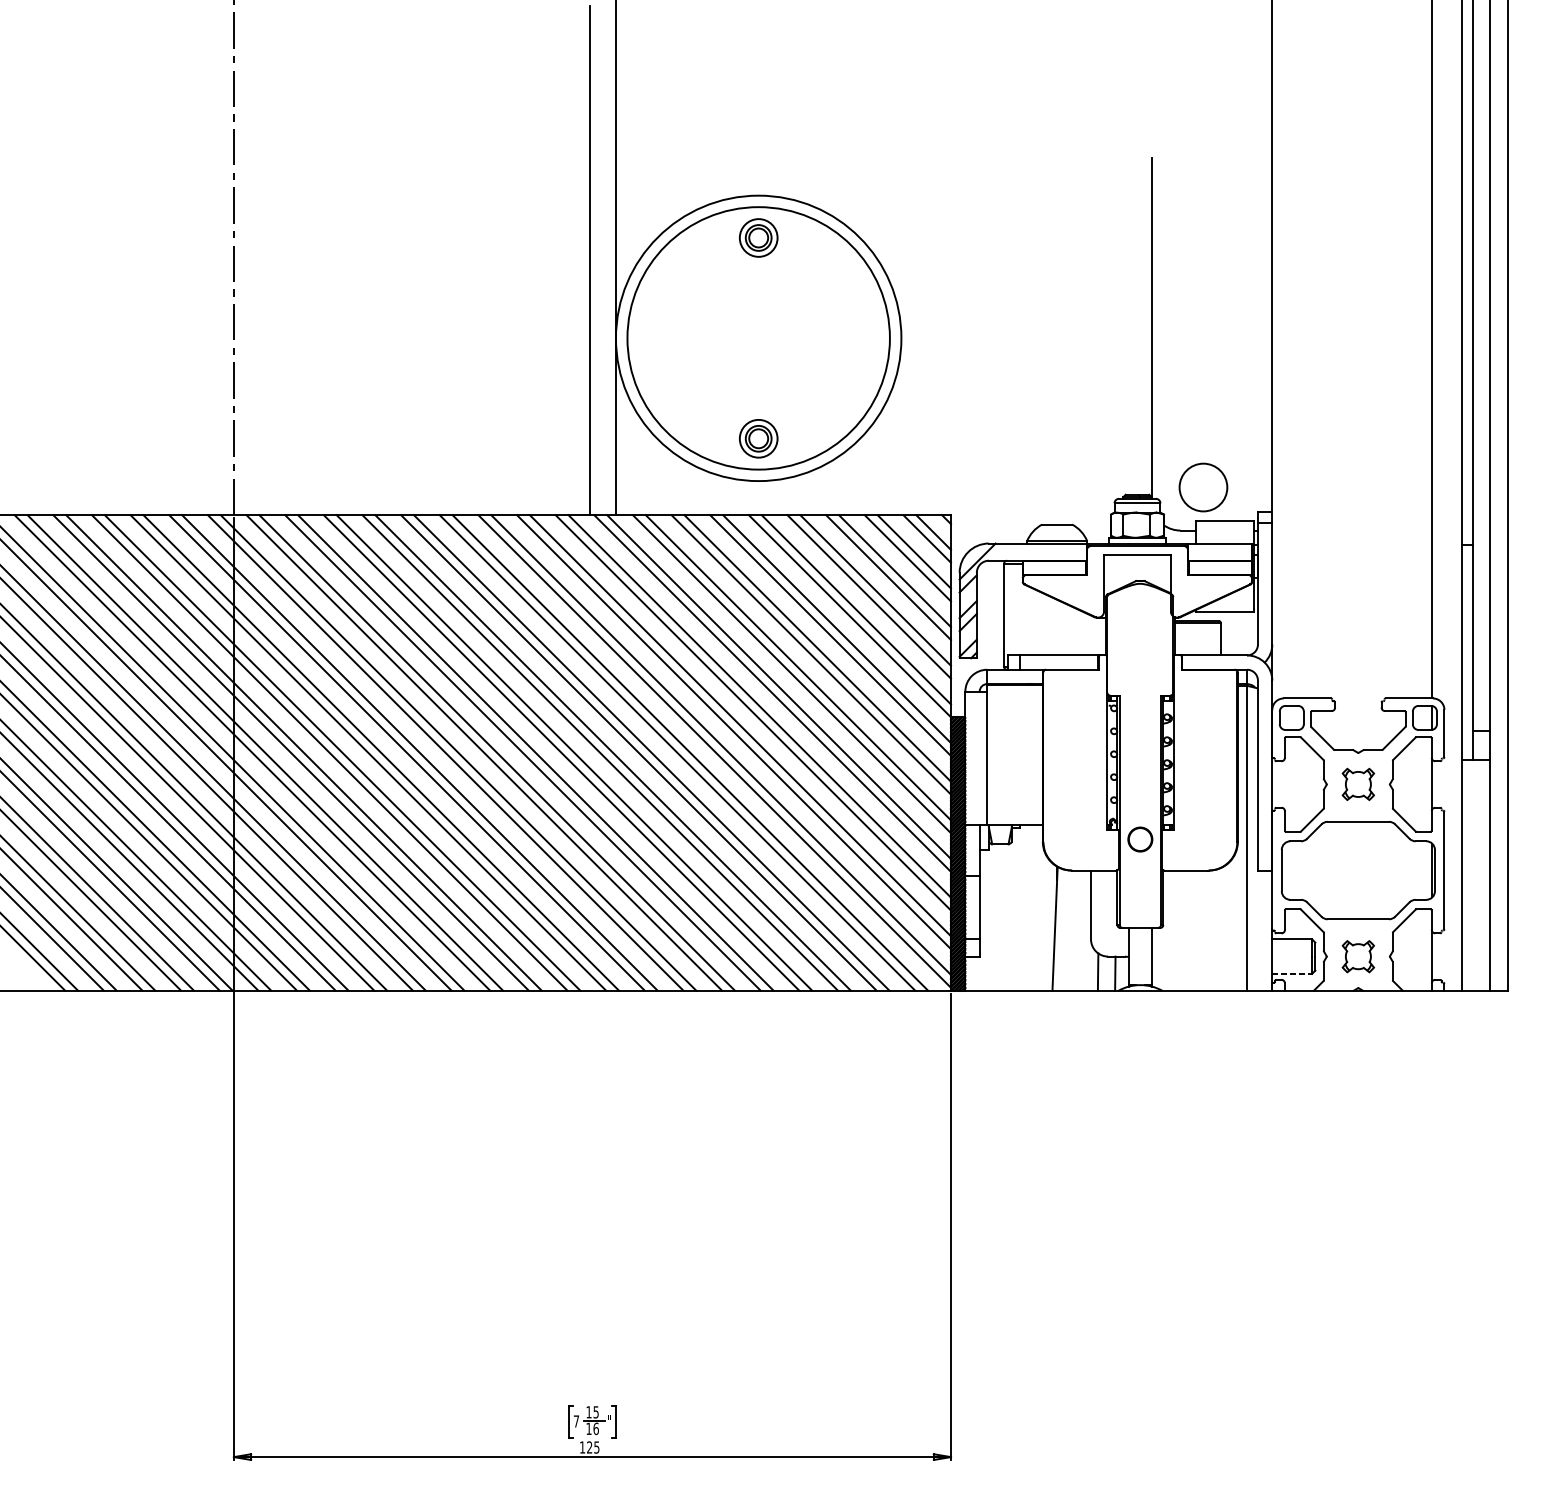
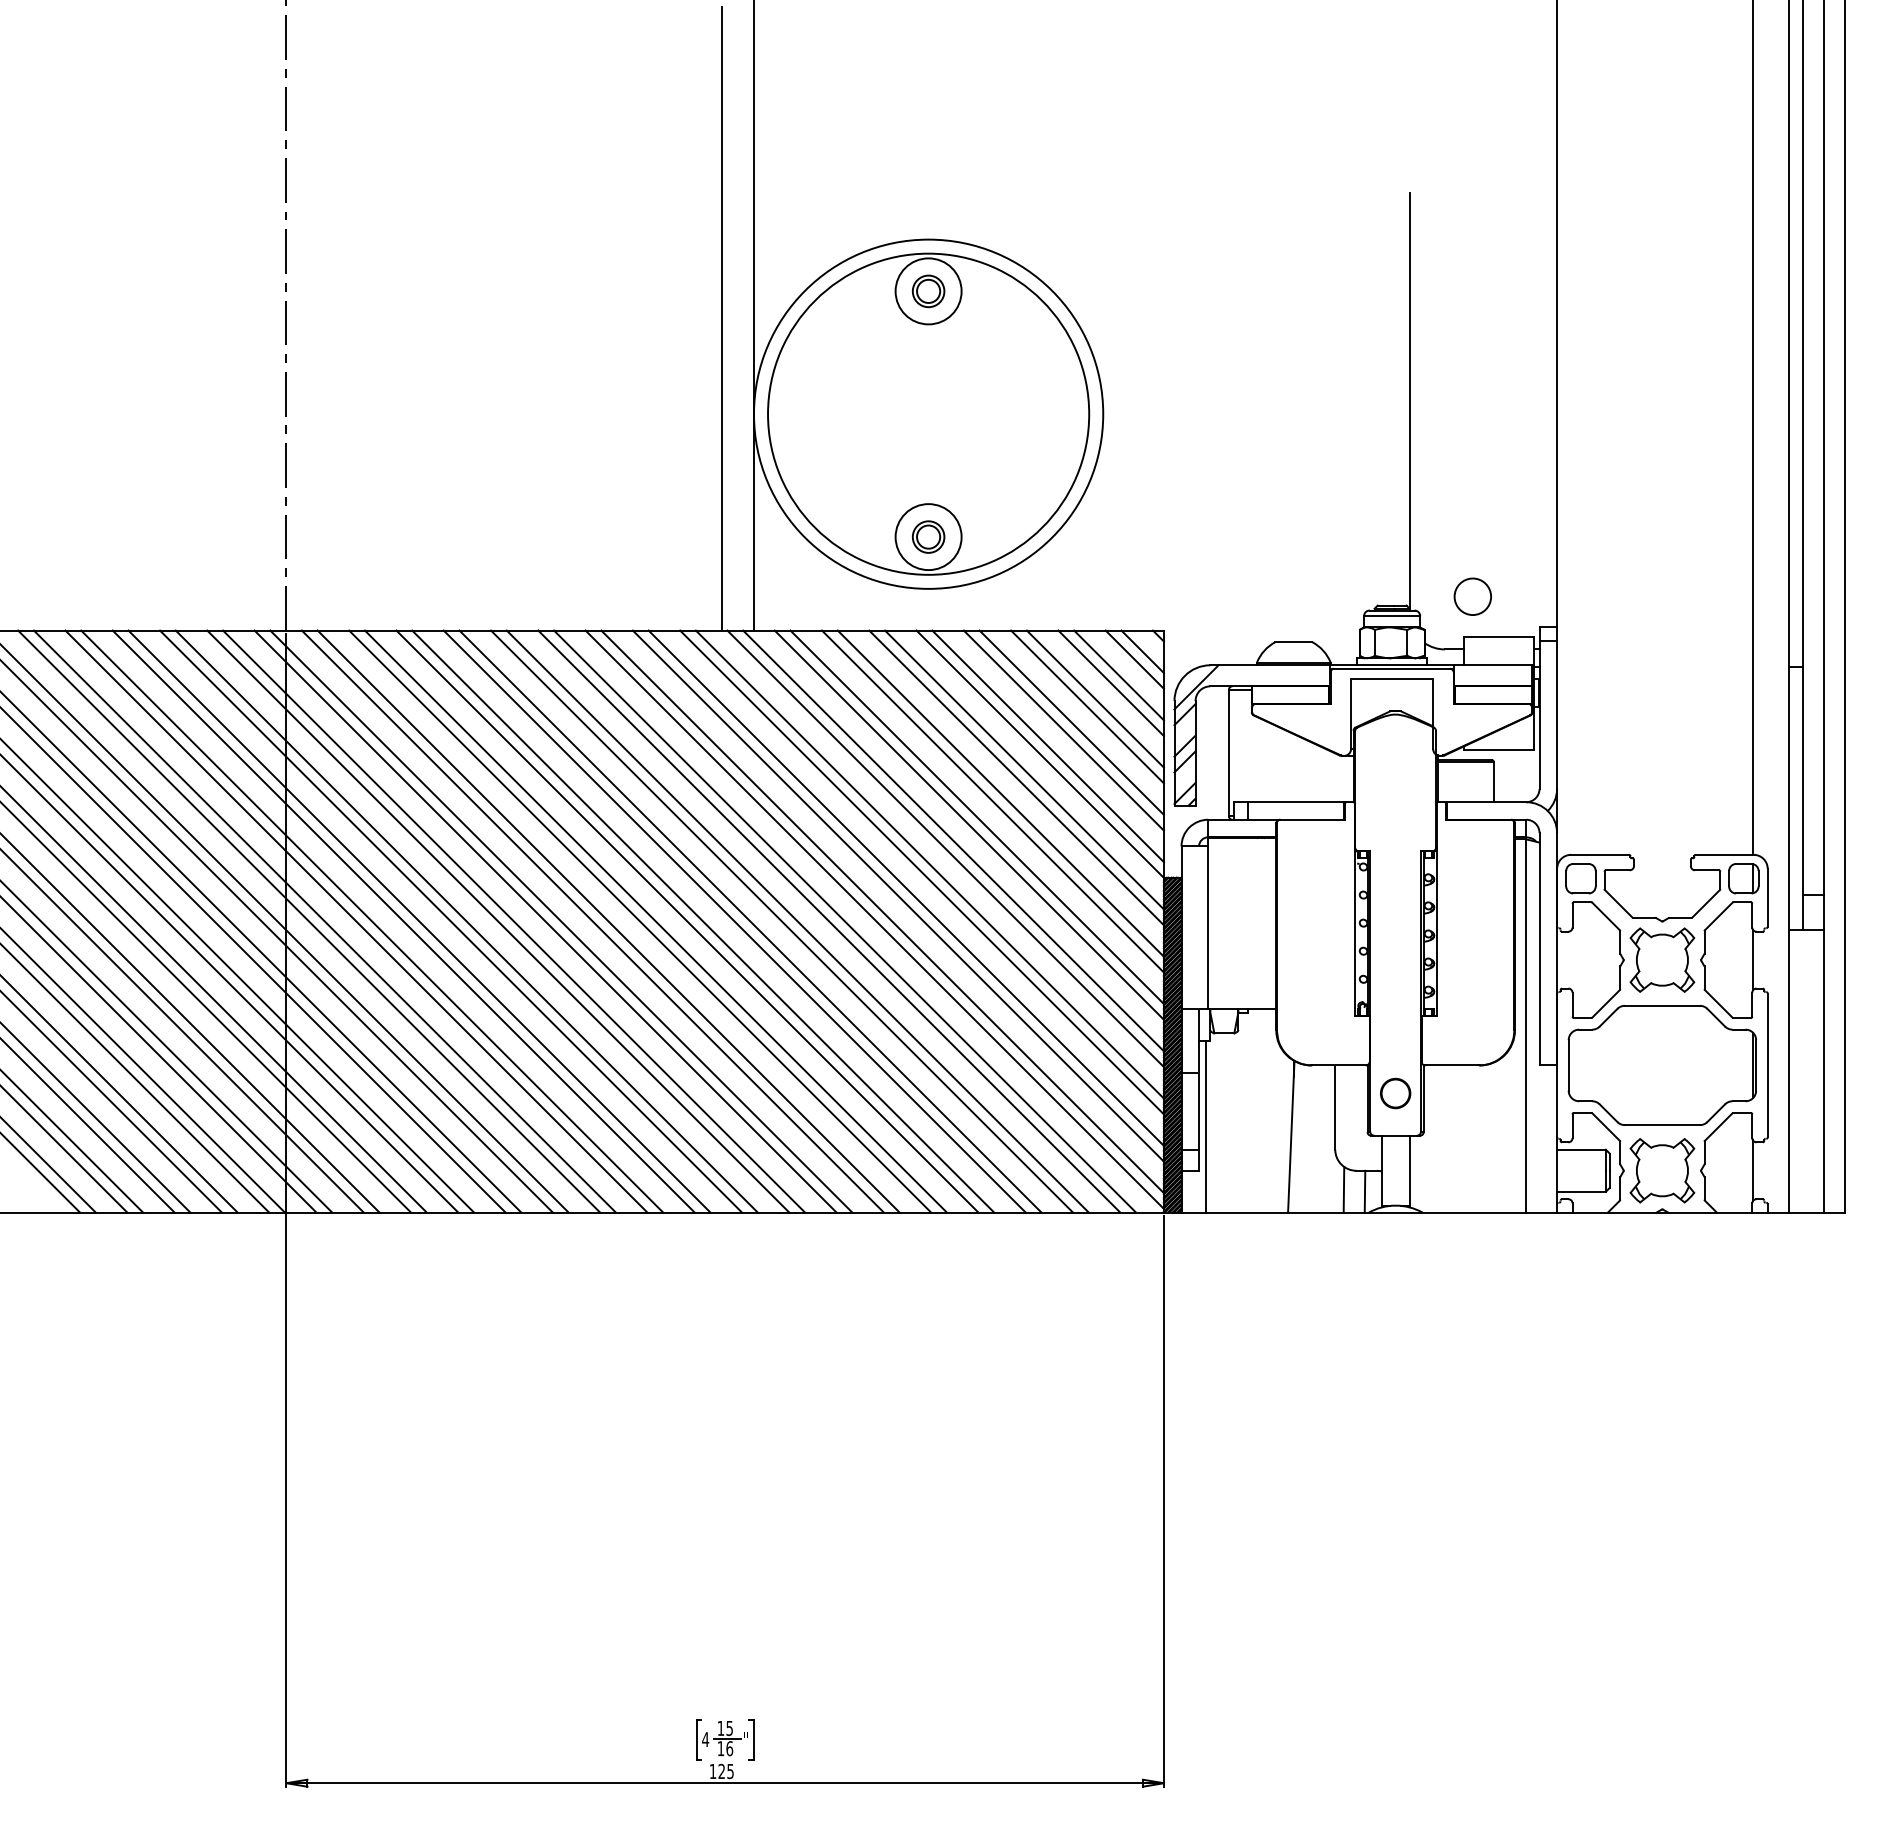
circle: (758, 238) -> (928, 291), size x1.43
circle: (758, 439) -> (928, 537), size x1.43
circle: (1203, 487) -> (1472, 596), size x0.62
part: (1358, 783) -> (1662, 959), size x1.67
part: (1140, 839) -> (1395, 1093), moved
line: (985, 920) -> (1206, 1126), added
part: (1358, 956) -> (1662, 1170), size x1.67
line: (1292, 973) -> (1581, 1191), dashed -> solid
text: (576, 1421) -> (705, 1739), 7 -> 4

